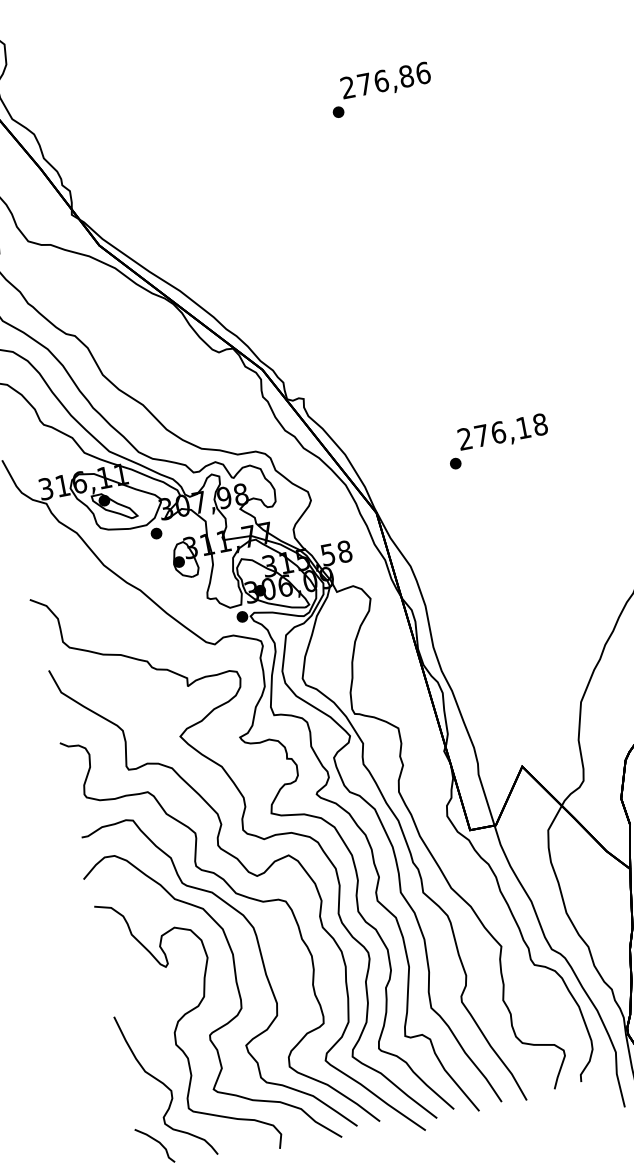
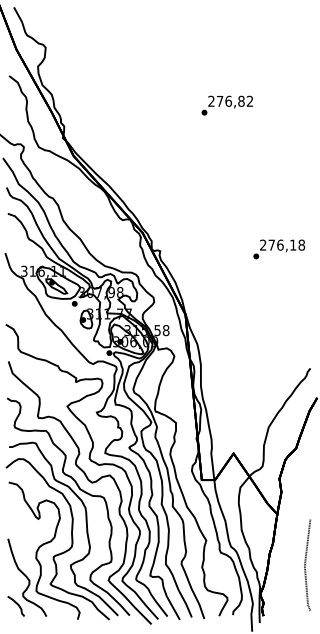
text: (421, 71) -> (249, 100), 276,86 -> 276,82
text: (498, 441) -> (279, 249), moved

